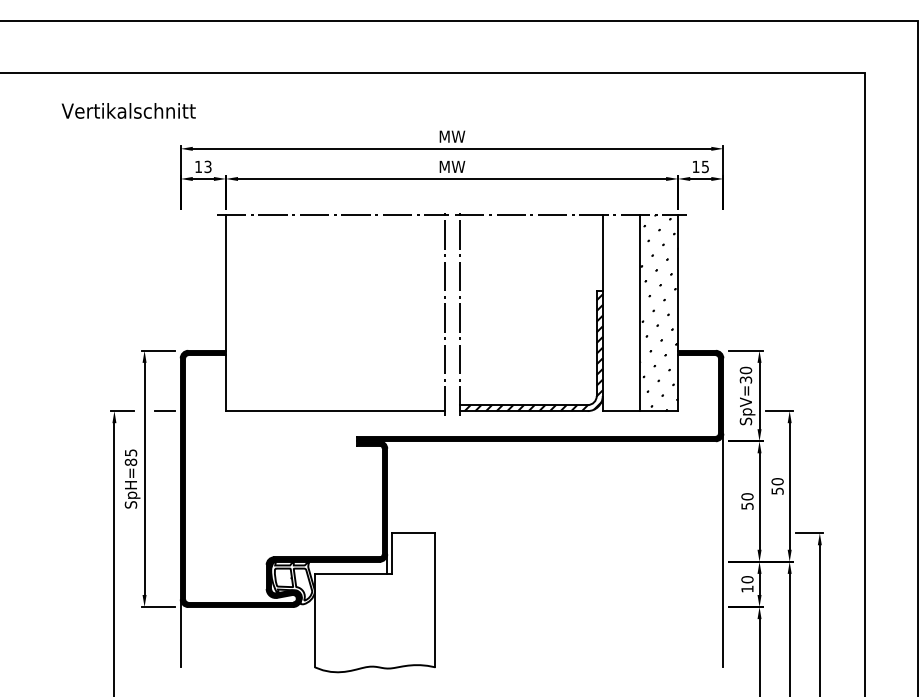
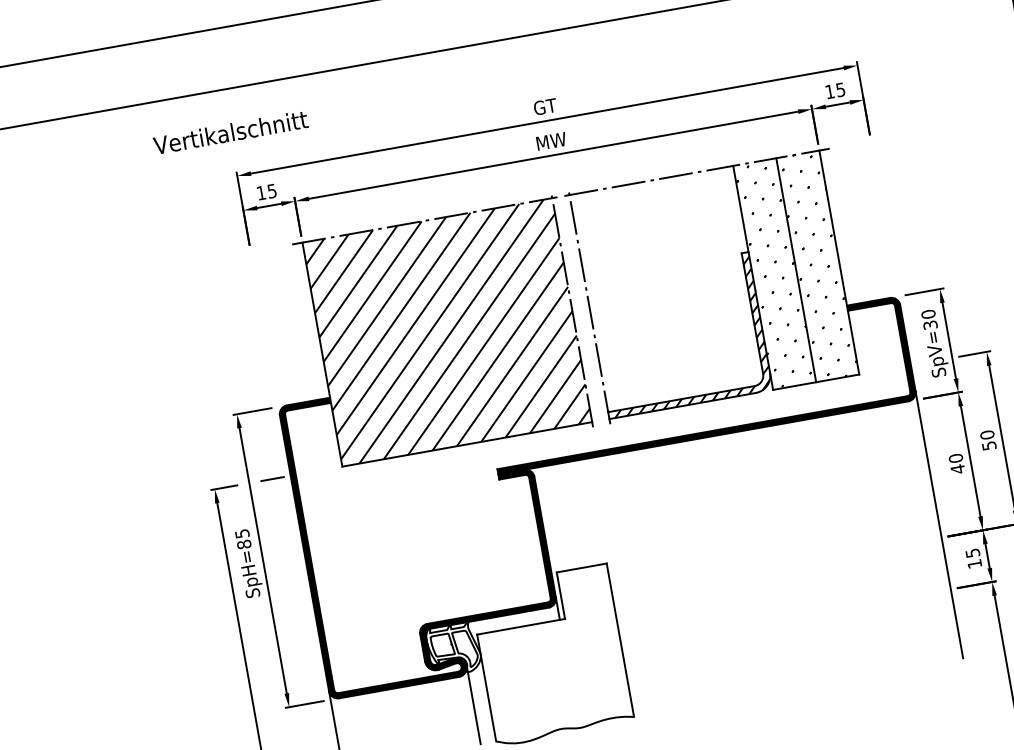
text: (128, 110) -> (230, 132), moved
text: (452, 136) -> (545, 106), MW -> GT
text: (207, 166) -> (271, 190), 13 -> 15
hatch: (334, 313) -> (446, 332), added
hatch: (621, 313) -> (774, 274), added
text: (747, 506) -> (957, 469), 50 -> 40
text: (747, 579) -> (972, 552), 10 -> 15
line: (301, 632) -> (473, 704), added

